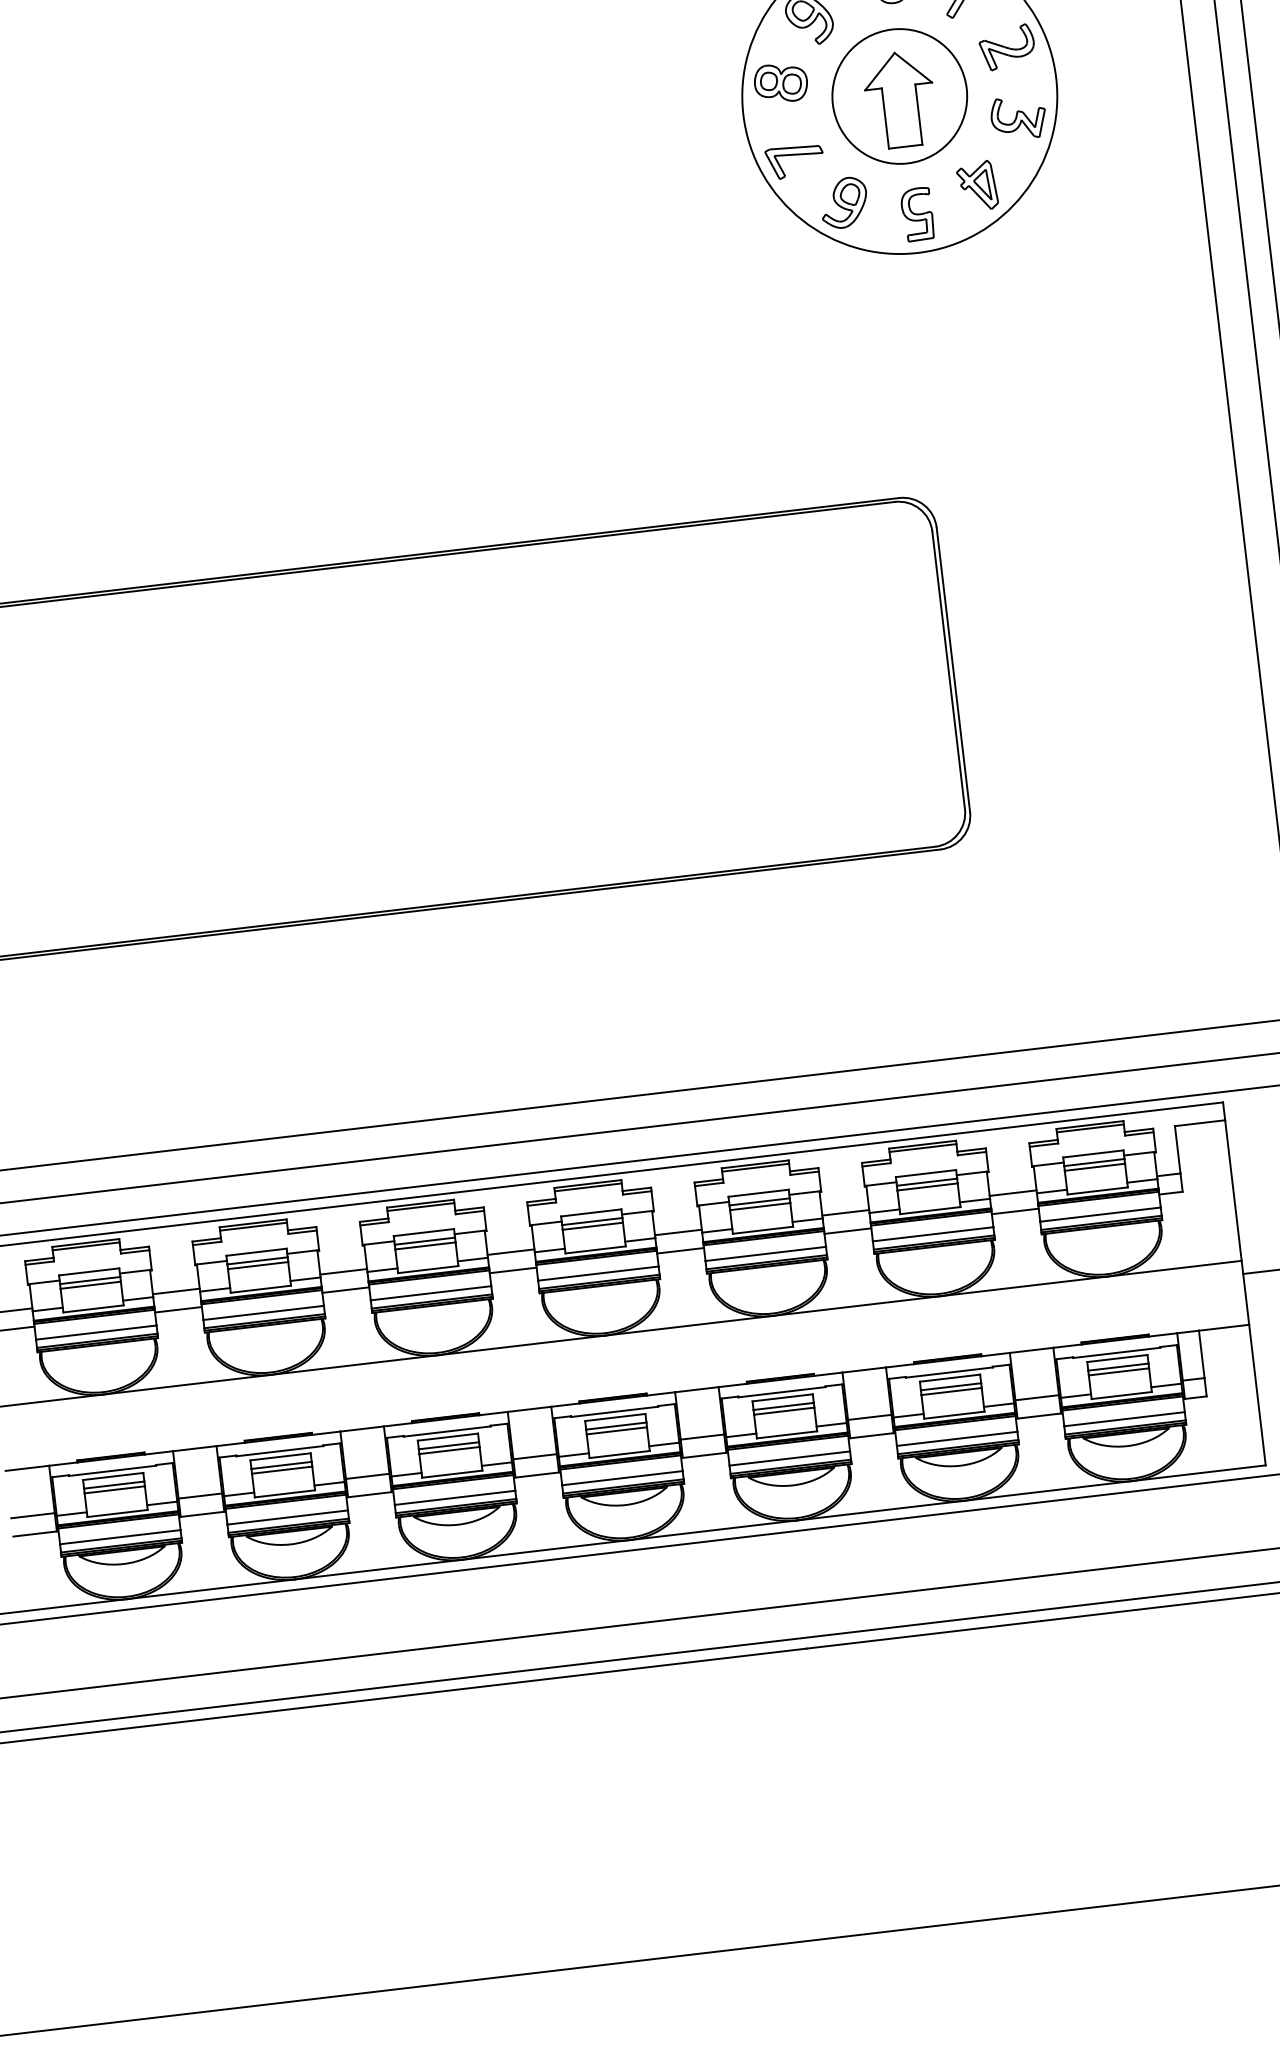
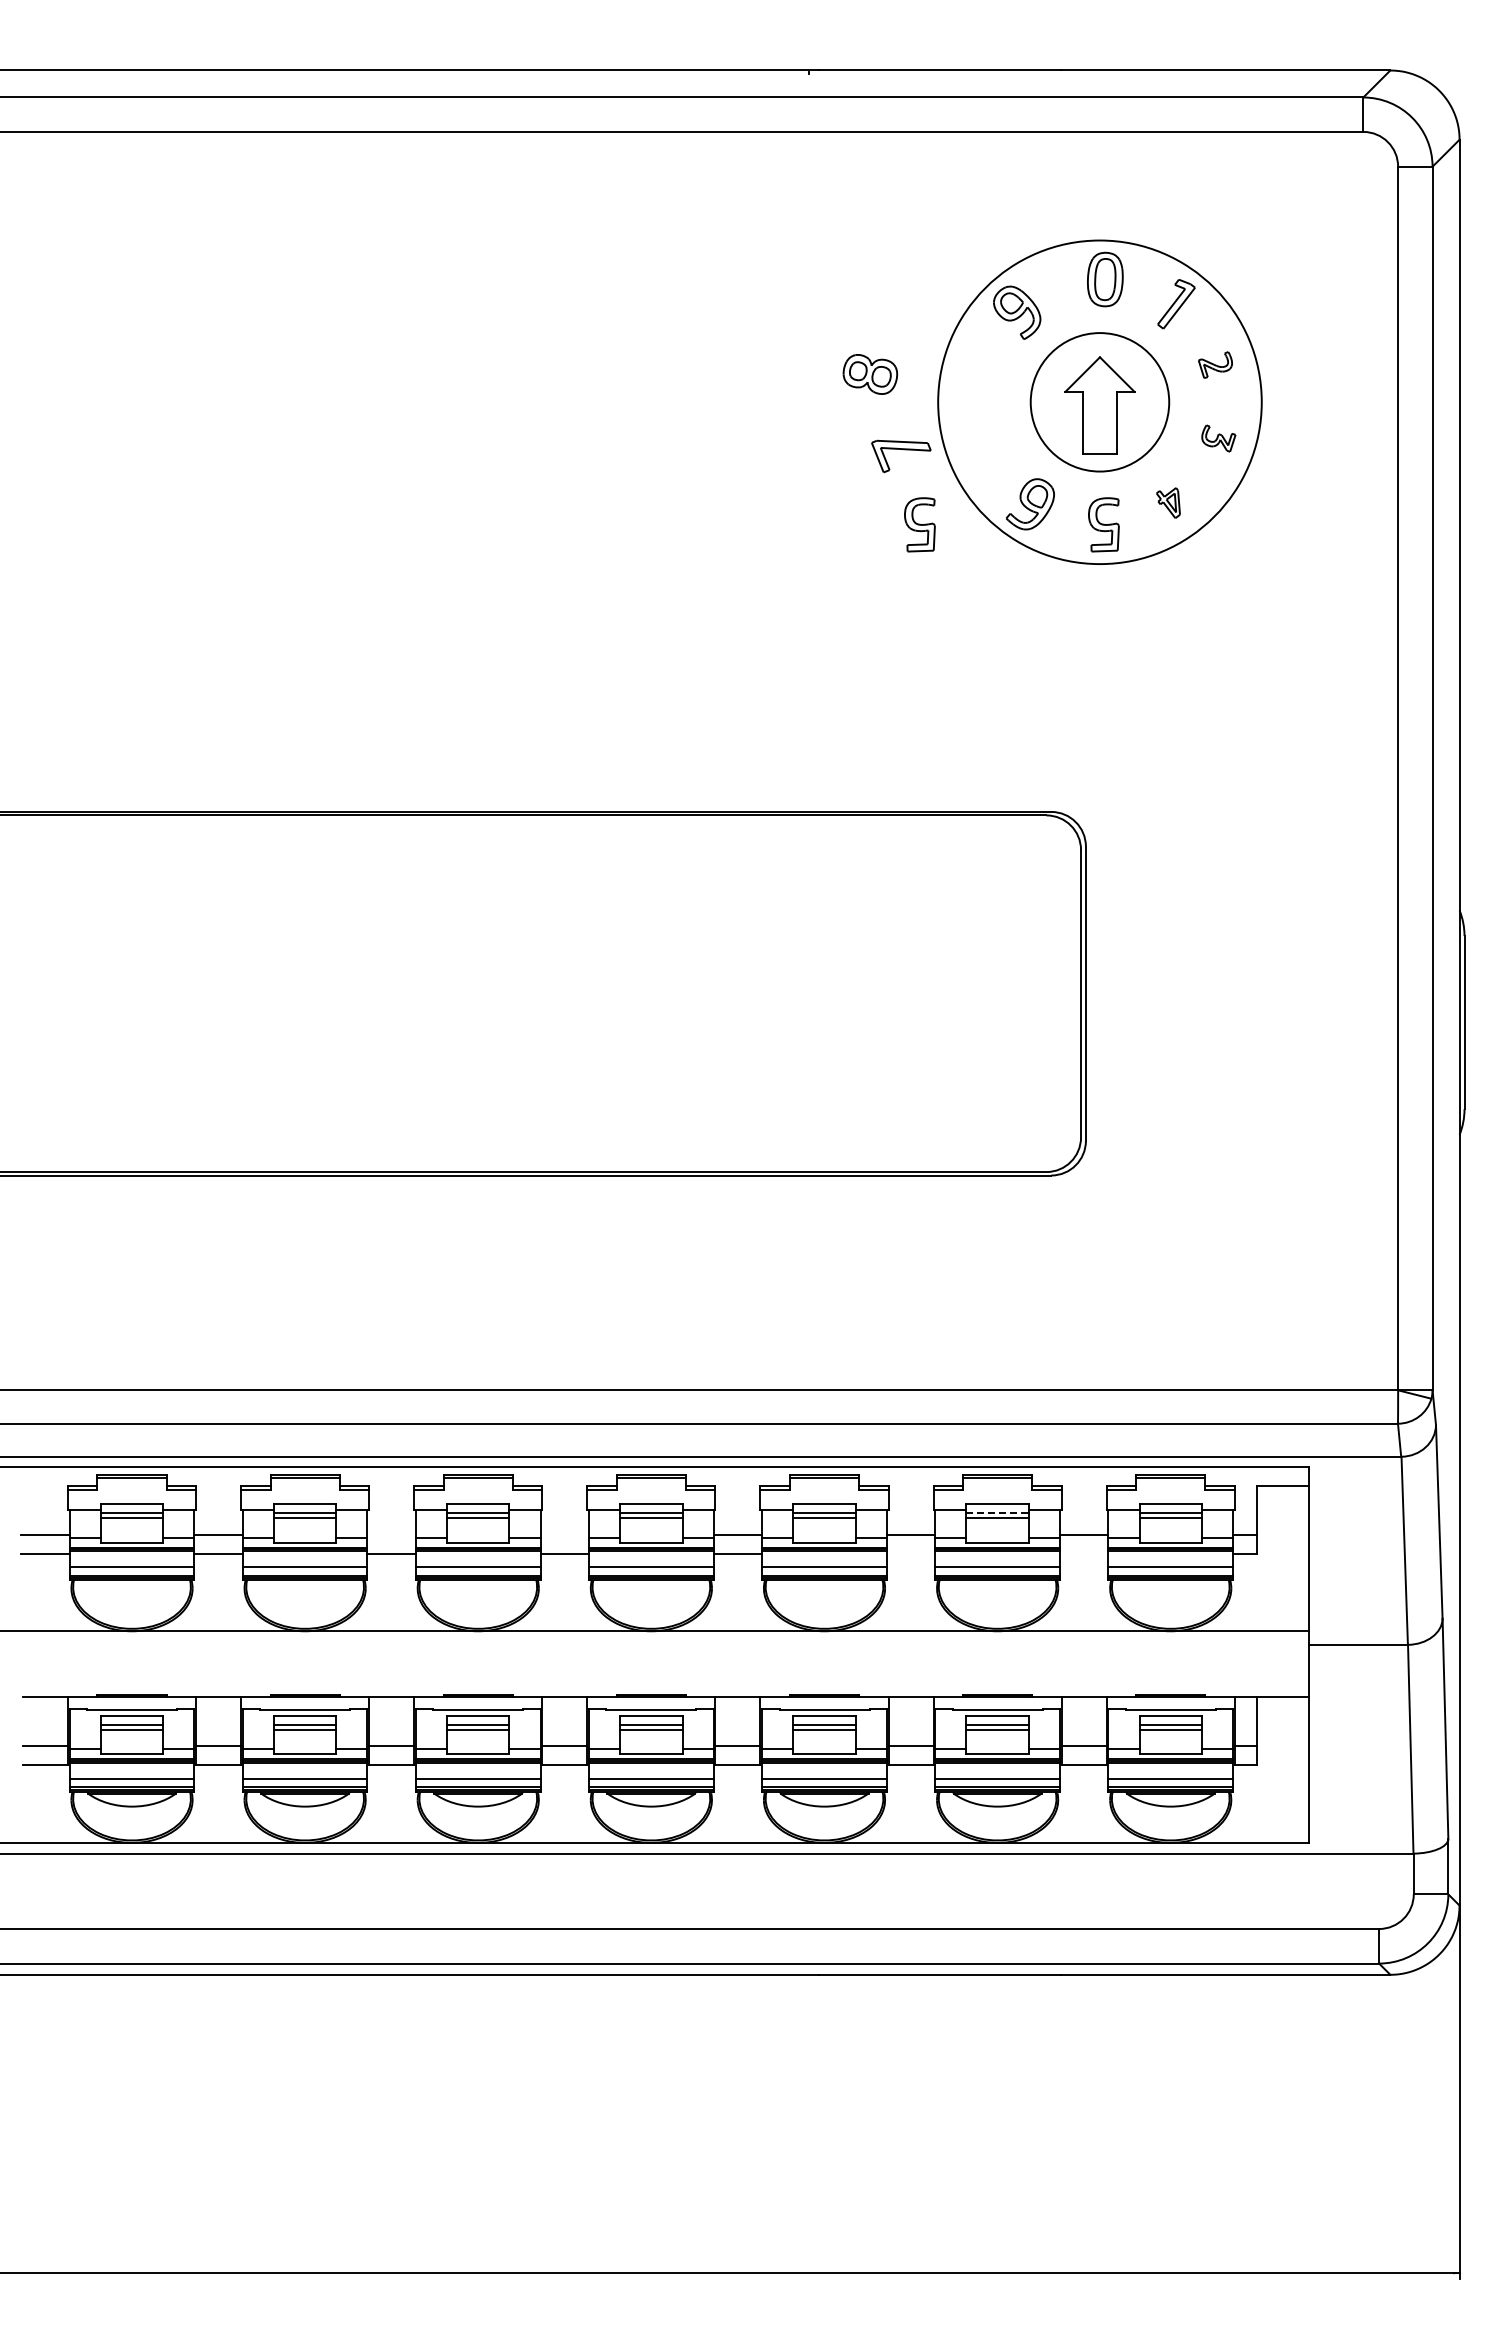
part: (1007, 46) -> (1215, 364), size x0.6
part: (781, 83) -> (870, 374), moved
part: (1018, 118) -> (1218, 438), size x0.6
part: (796, 155) -> (903, 450), moved
part: (977, 185) -> (1168, 502), size x0.6
part: (739, 235) -> (919, 524), added
line: (927, 1182) -> (998, 1513), solid -> dashed
line: (1014, 1211) -> (1083, 1553), removed
line: (847, 1230) -> (910, 1553), removed
line: (510, 1251) -> (564, 1534), removed
line: (343, 1271) -> (391, 1534), removed

